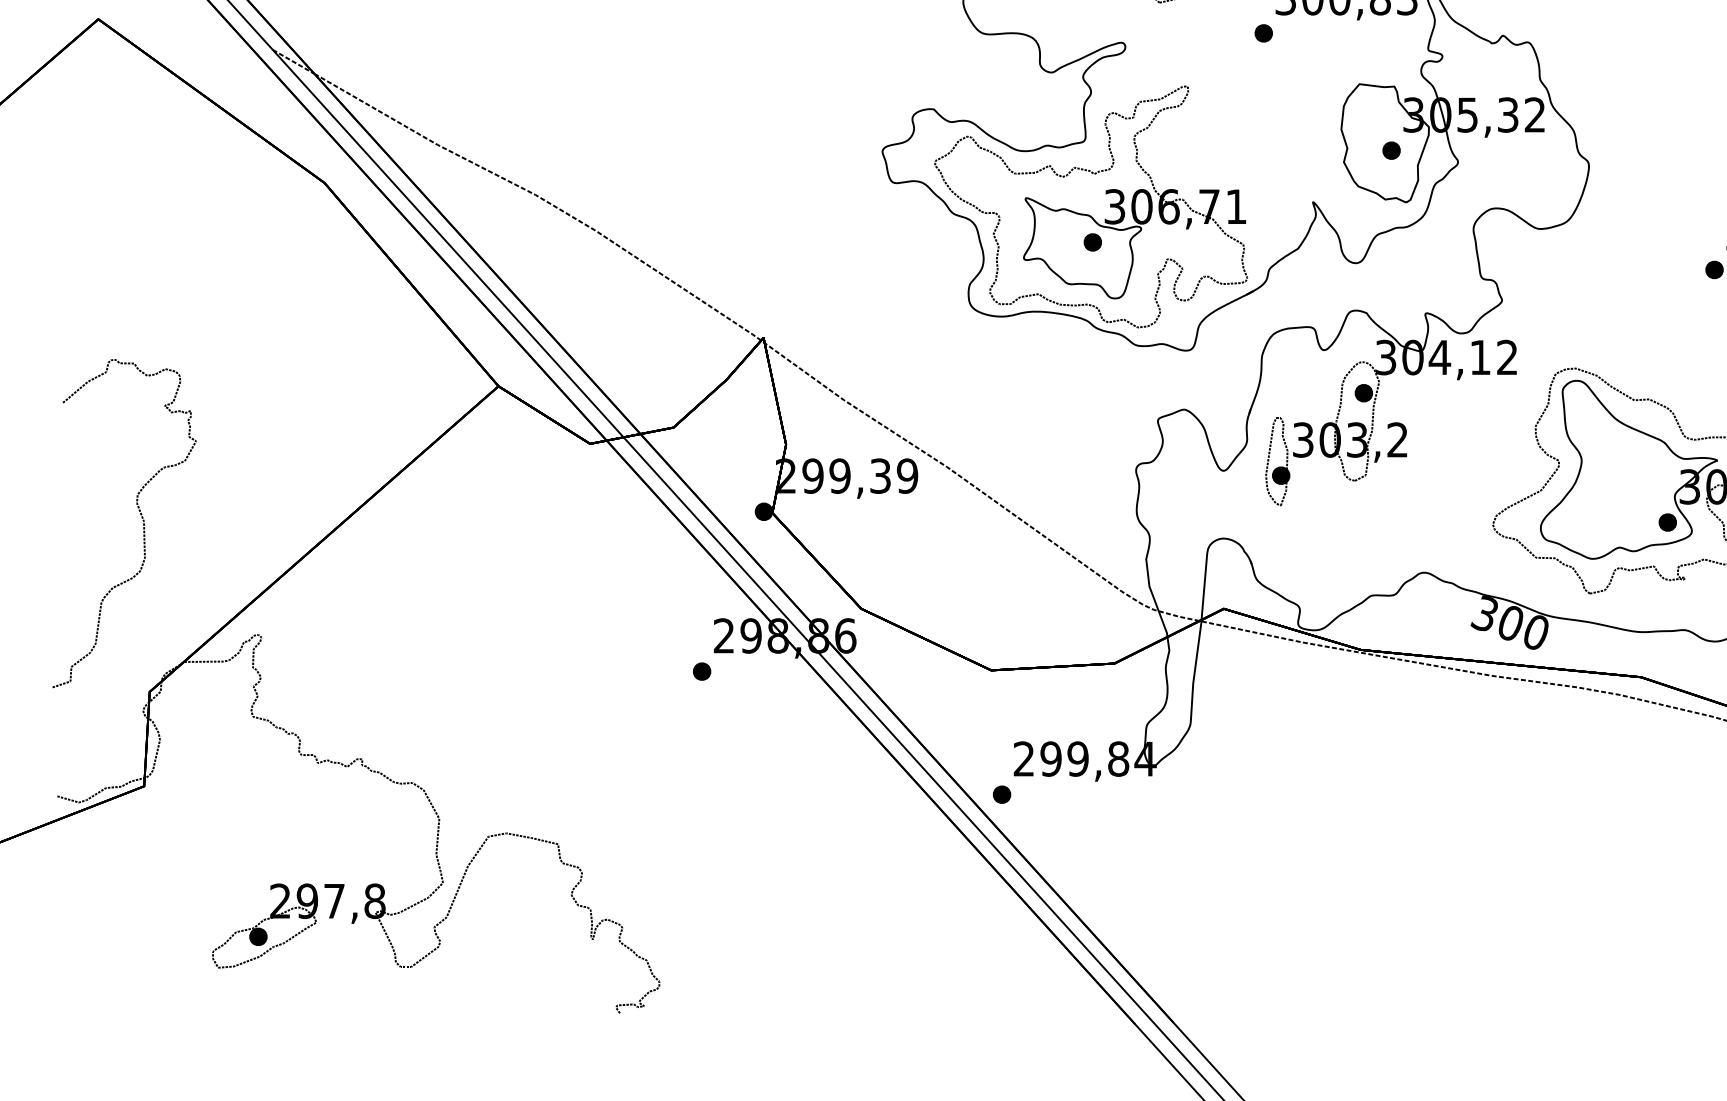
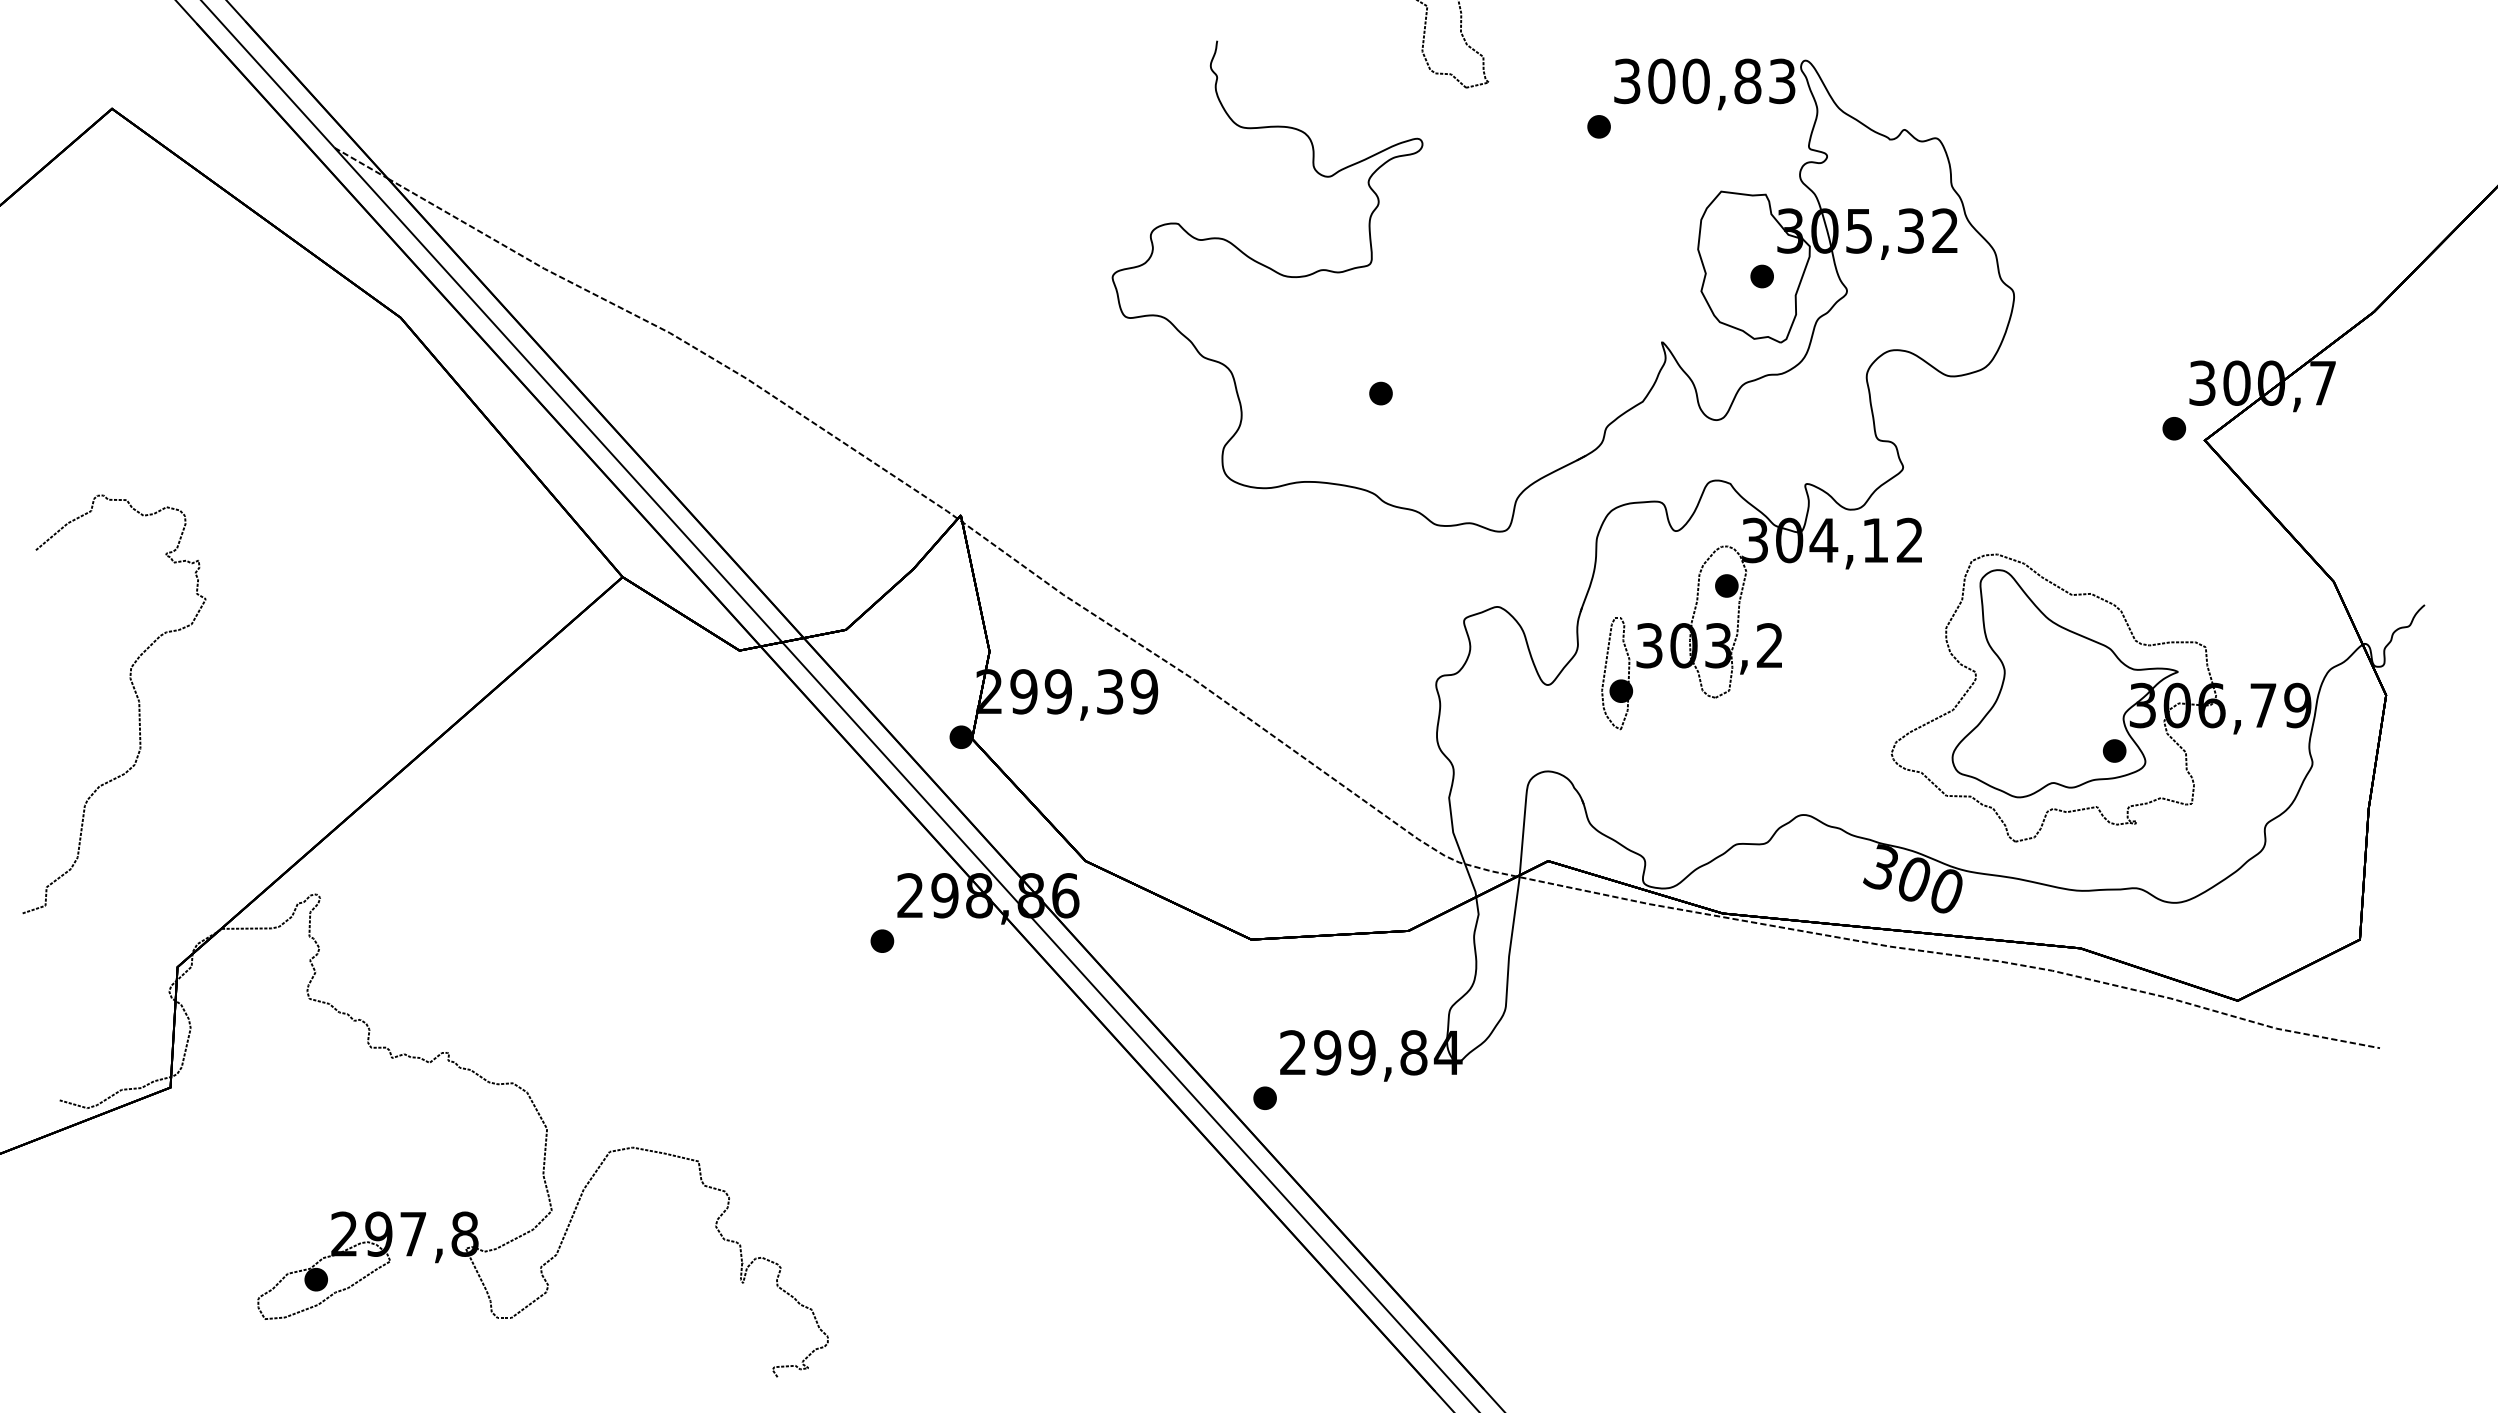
part: (1086, 214) -> (1373, 357), removed
curve: (141, 518) -> (136, 697), moved

